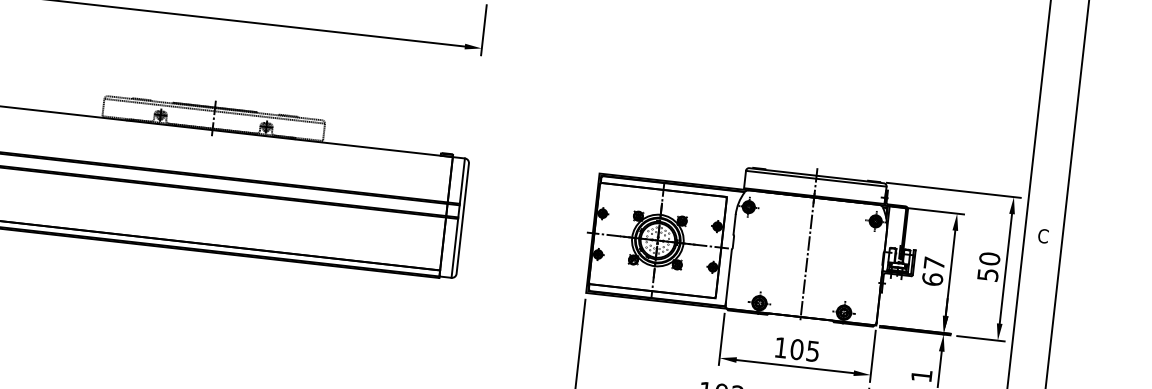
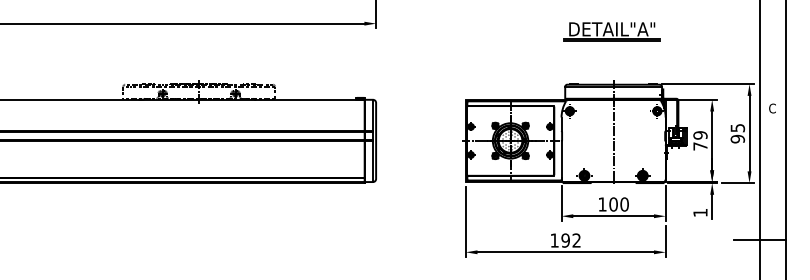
part: (822, 98) -> (611, 31), added
text: (988, 266) -> (737, 133), 50 -> 95
text: (933, 270) -> (700, 140), 67 -> 79
text: (812, 351) -> (624, 204), 105 -> 100

